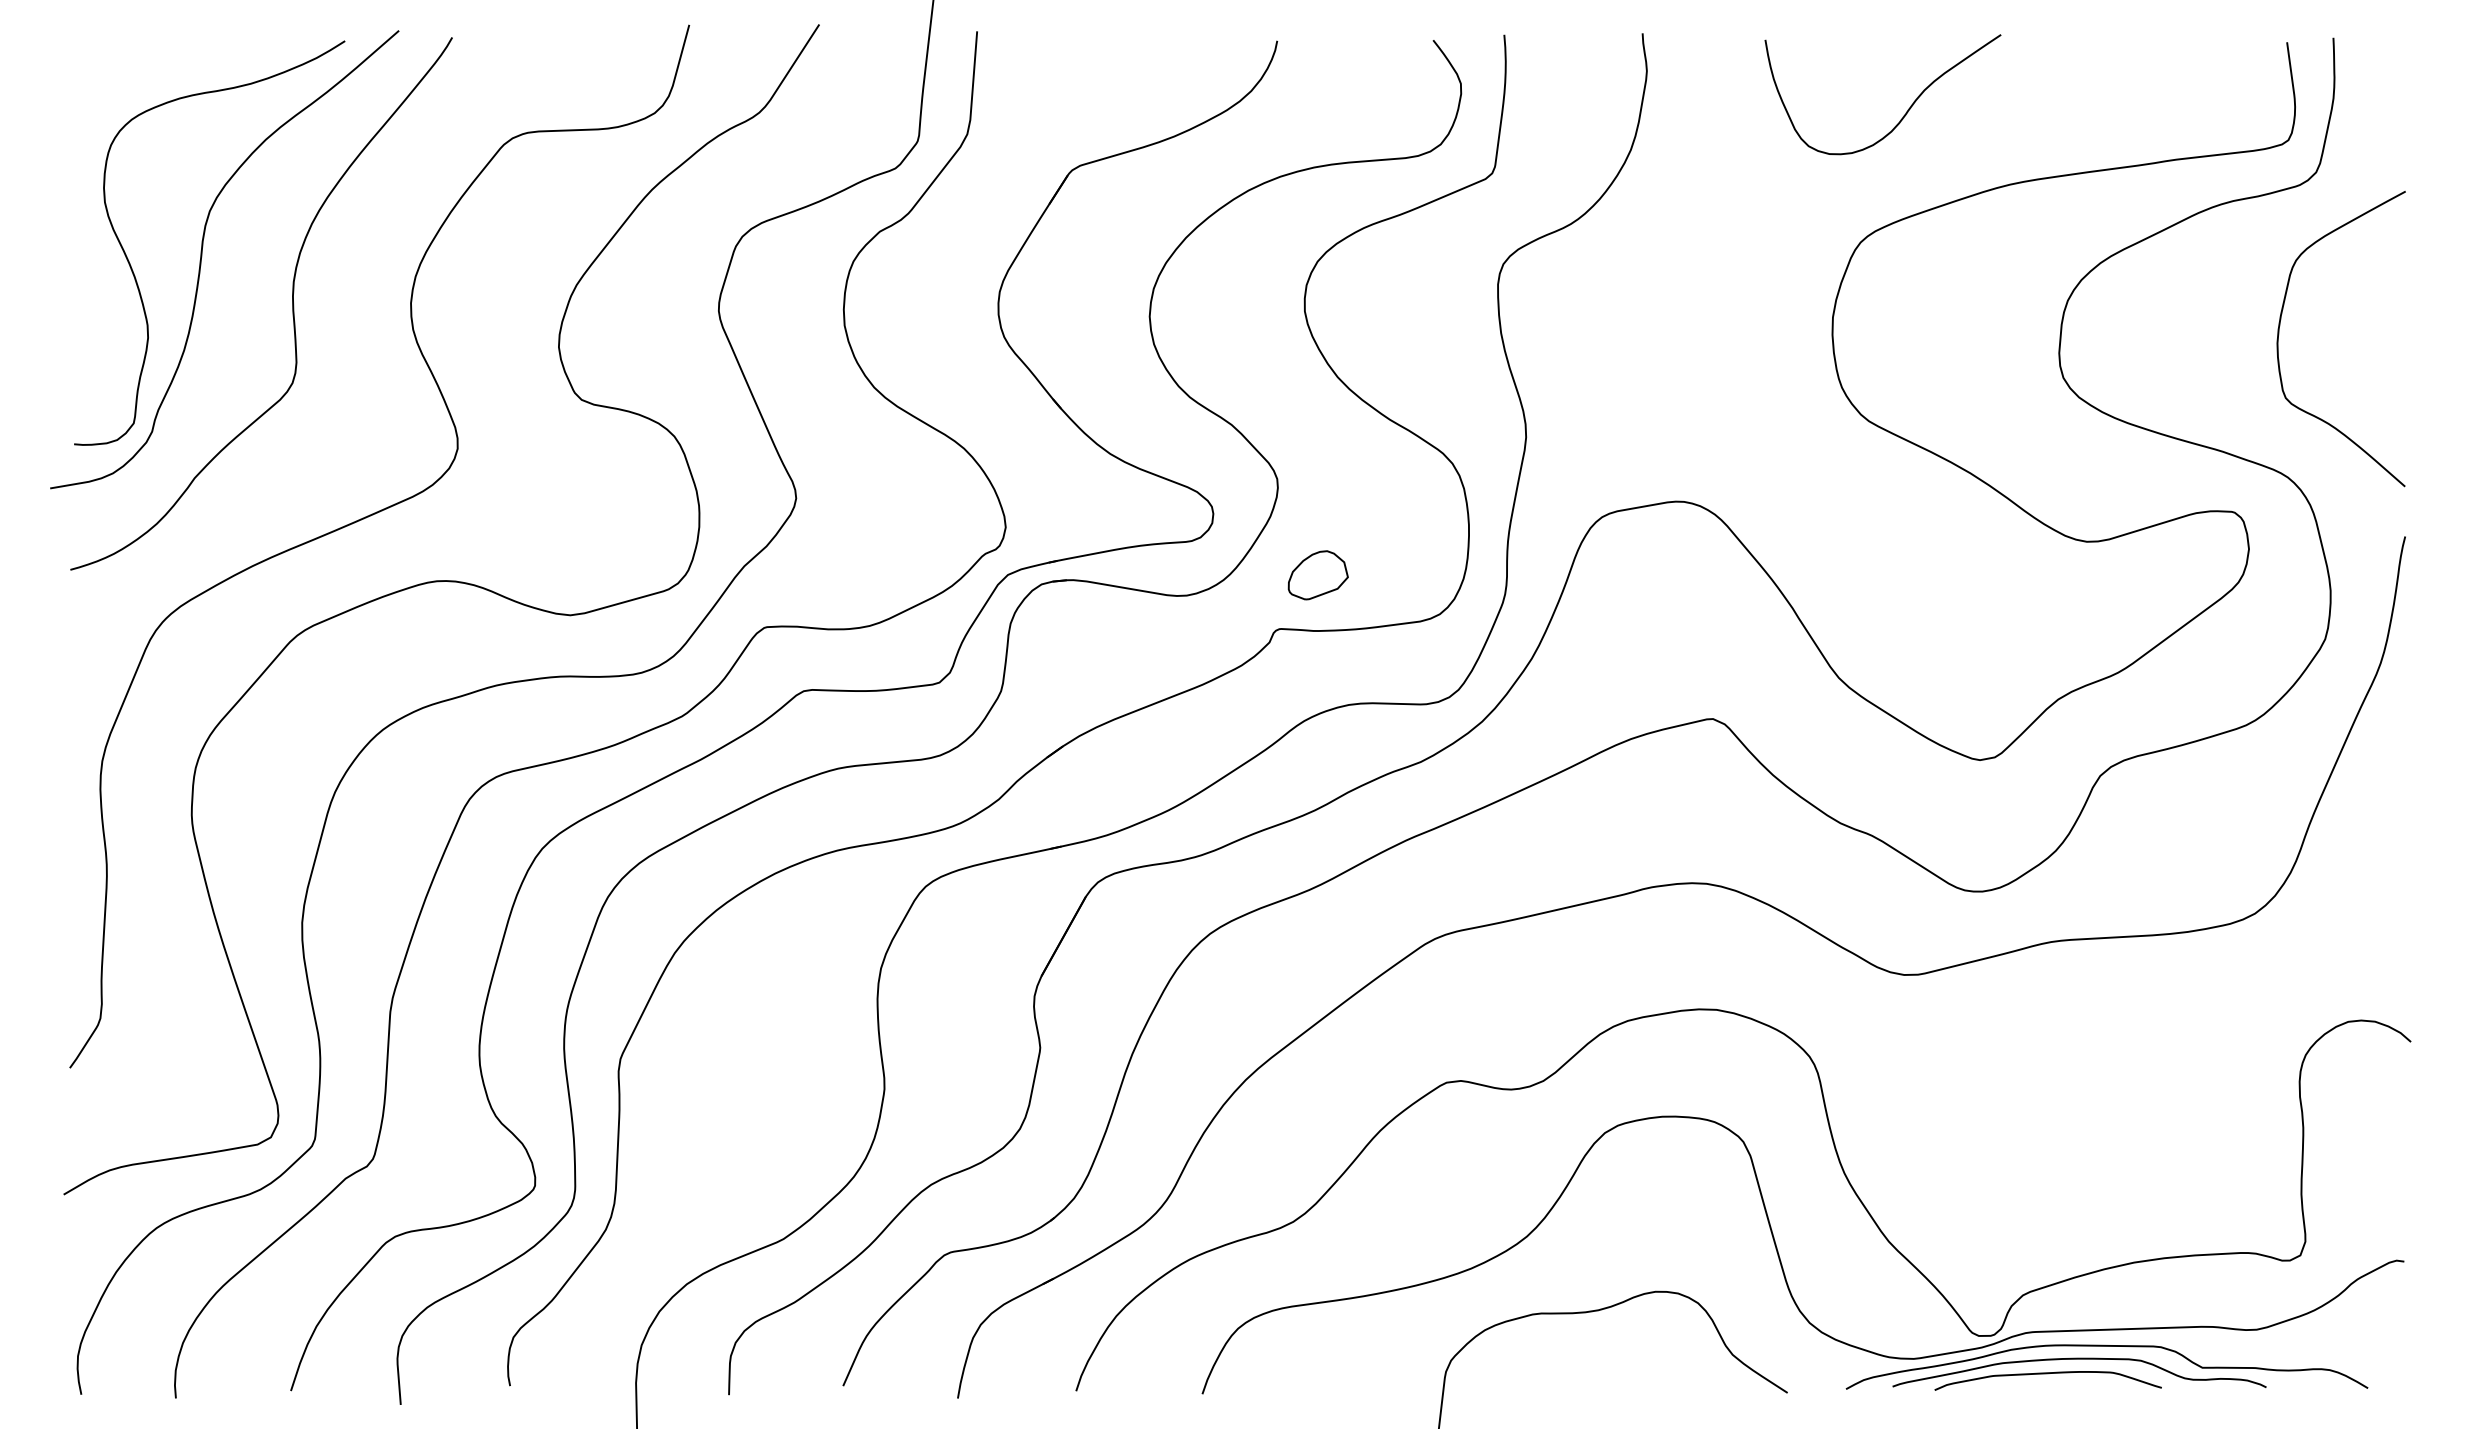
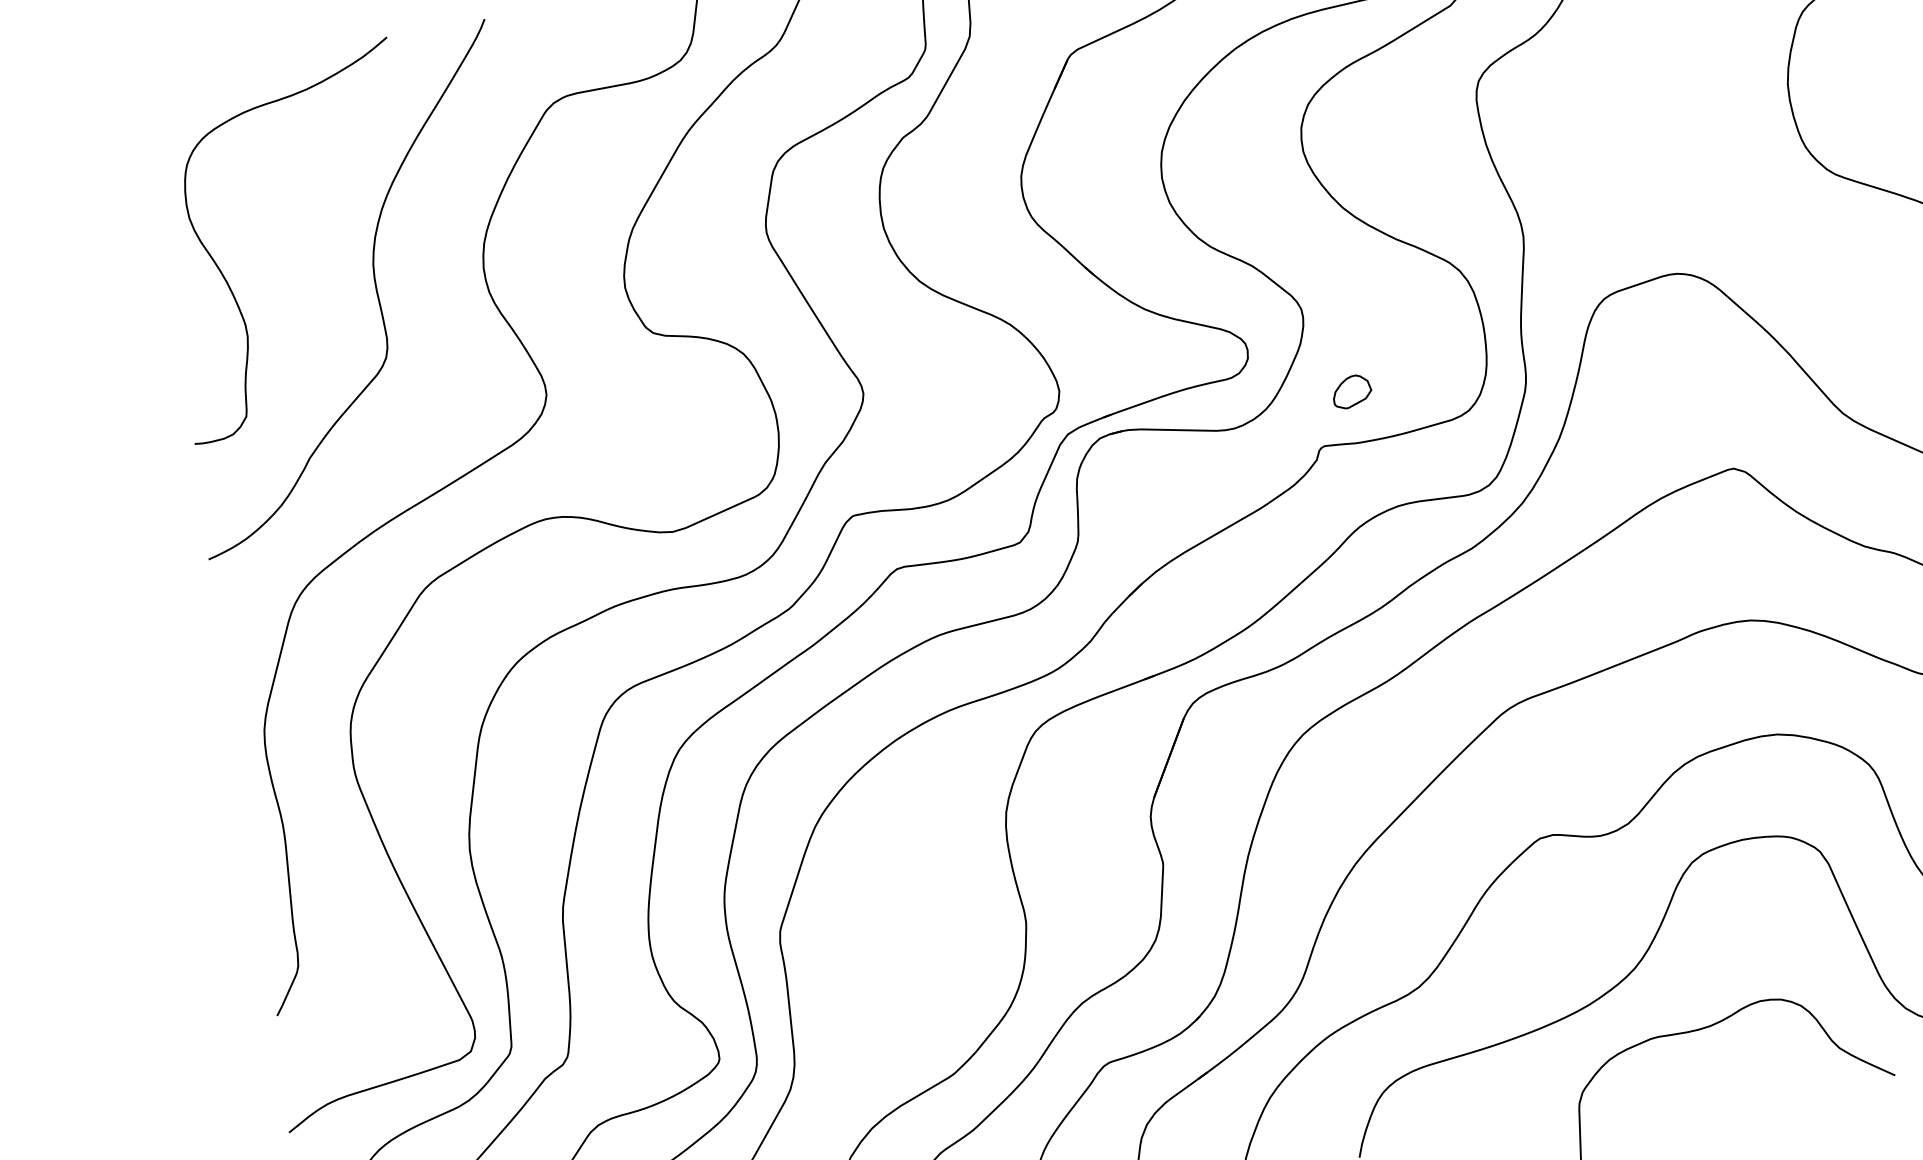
curve: (202, 257) -> (286, 255), removed
part: (1317, 575) -> (1351, 391), size x0.7

